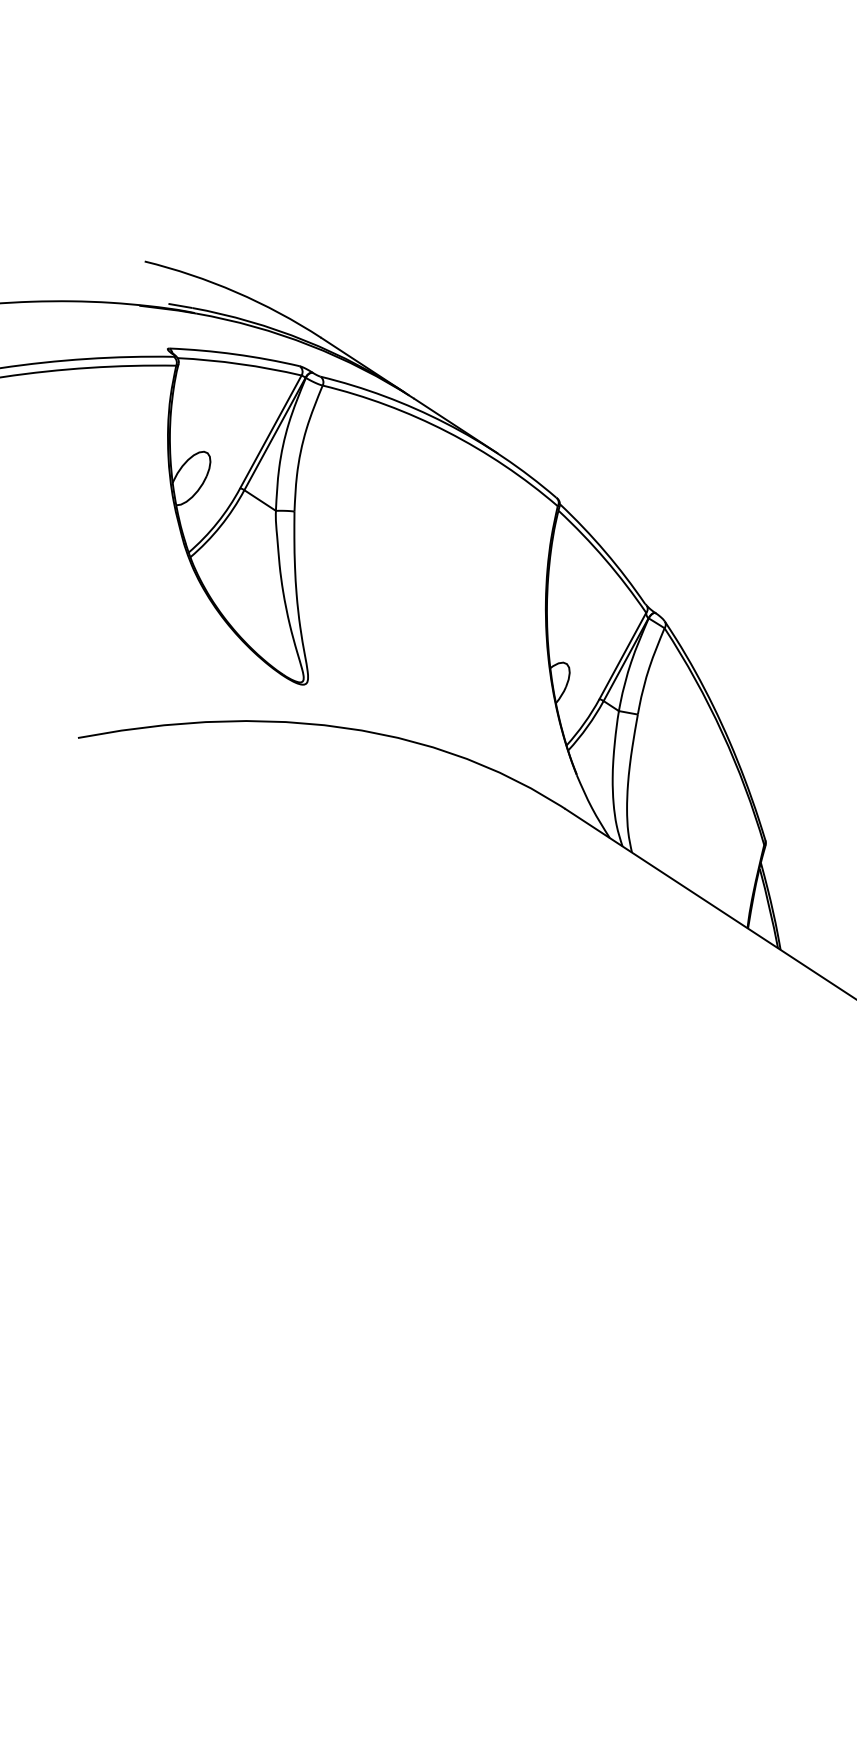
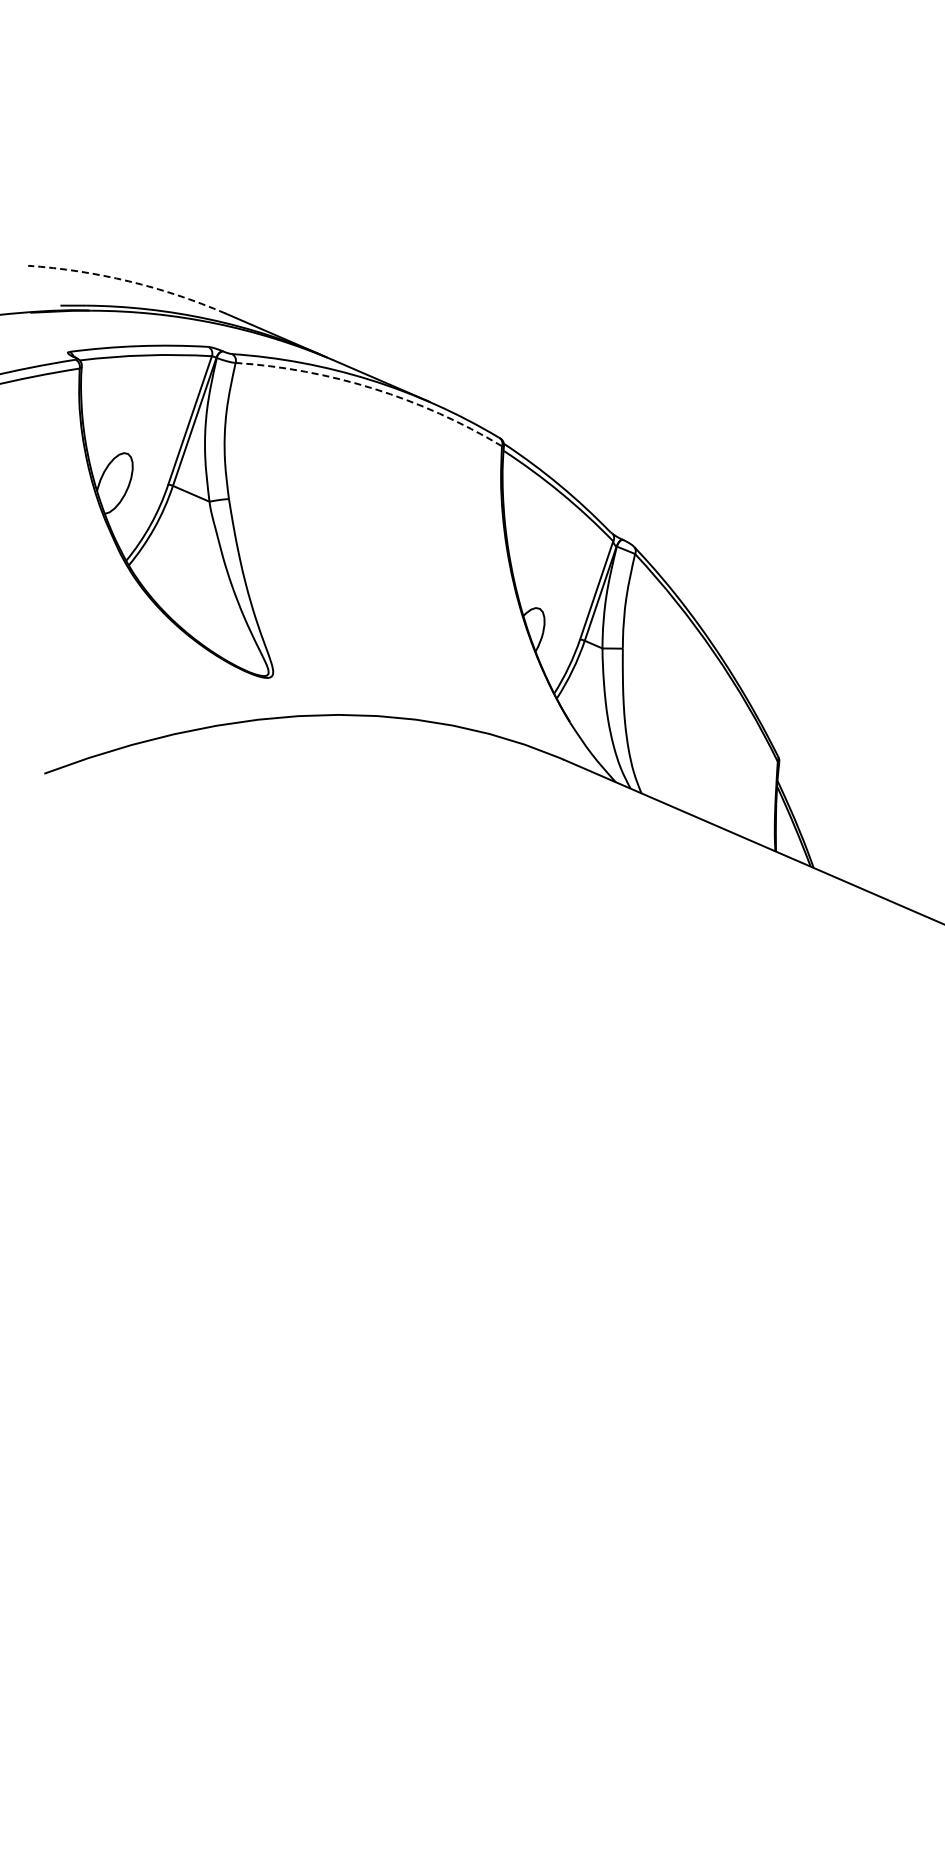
arc: (235, 292) -> (128, 281), solid -> dashed
arc: (447, 431) -> (373, 388), solid -> dashed

